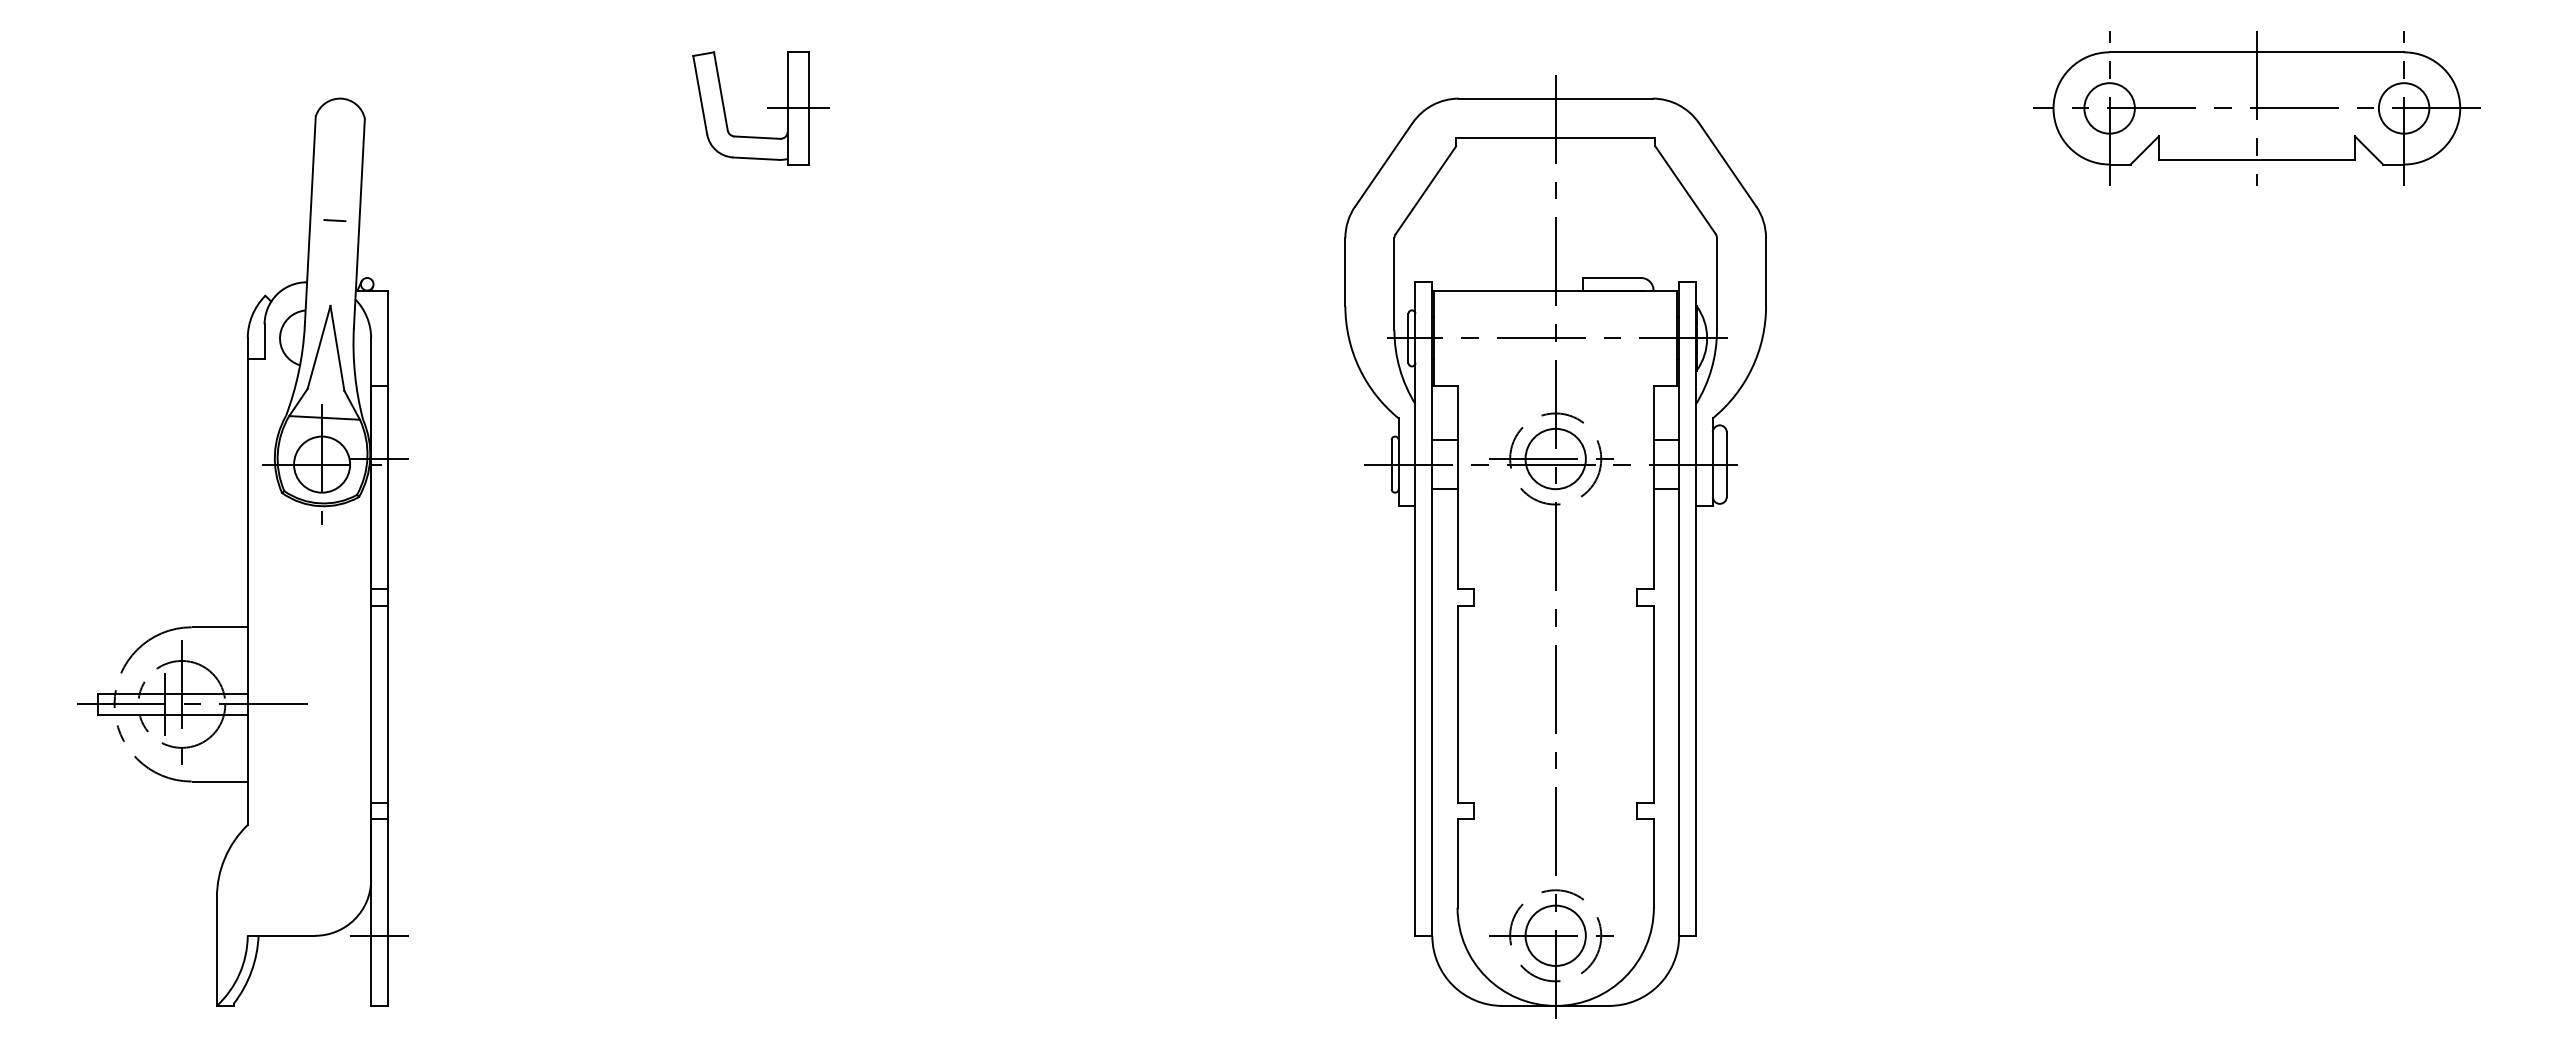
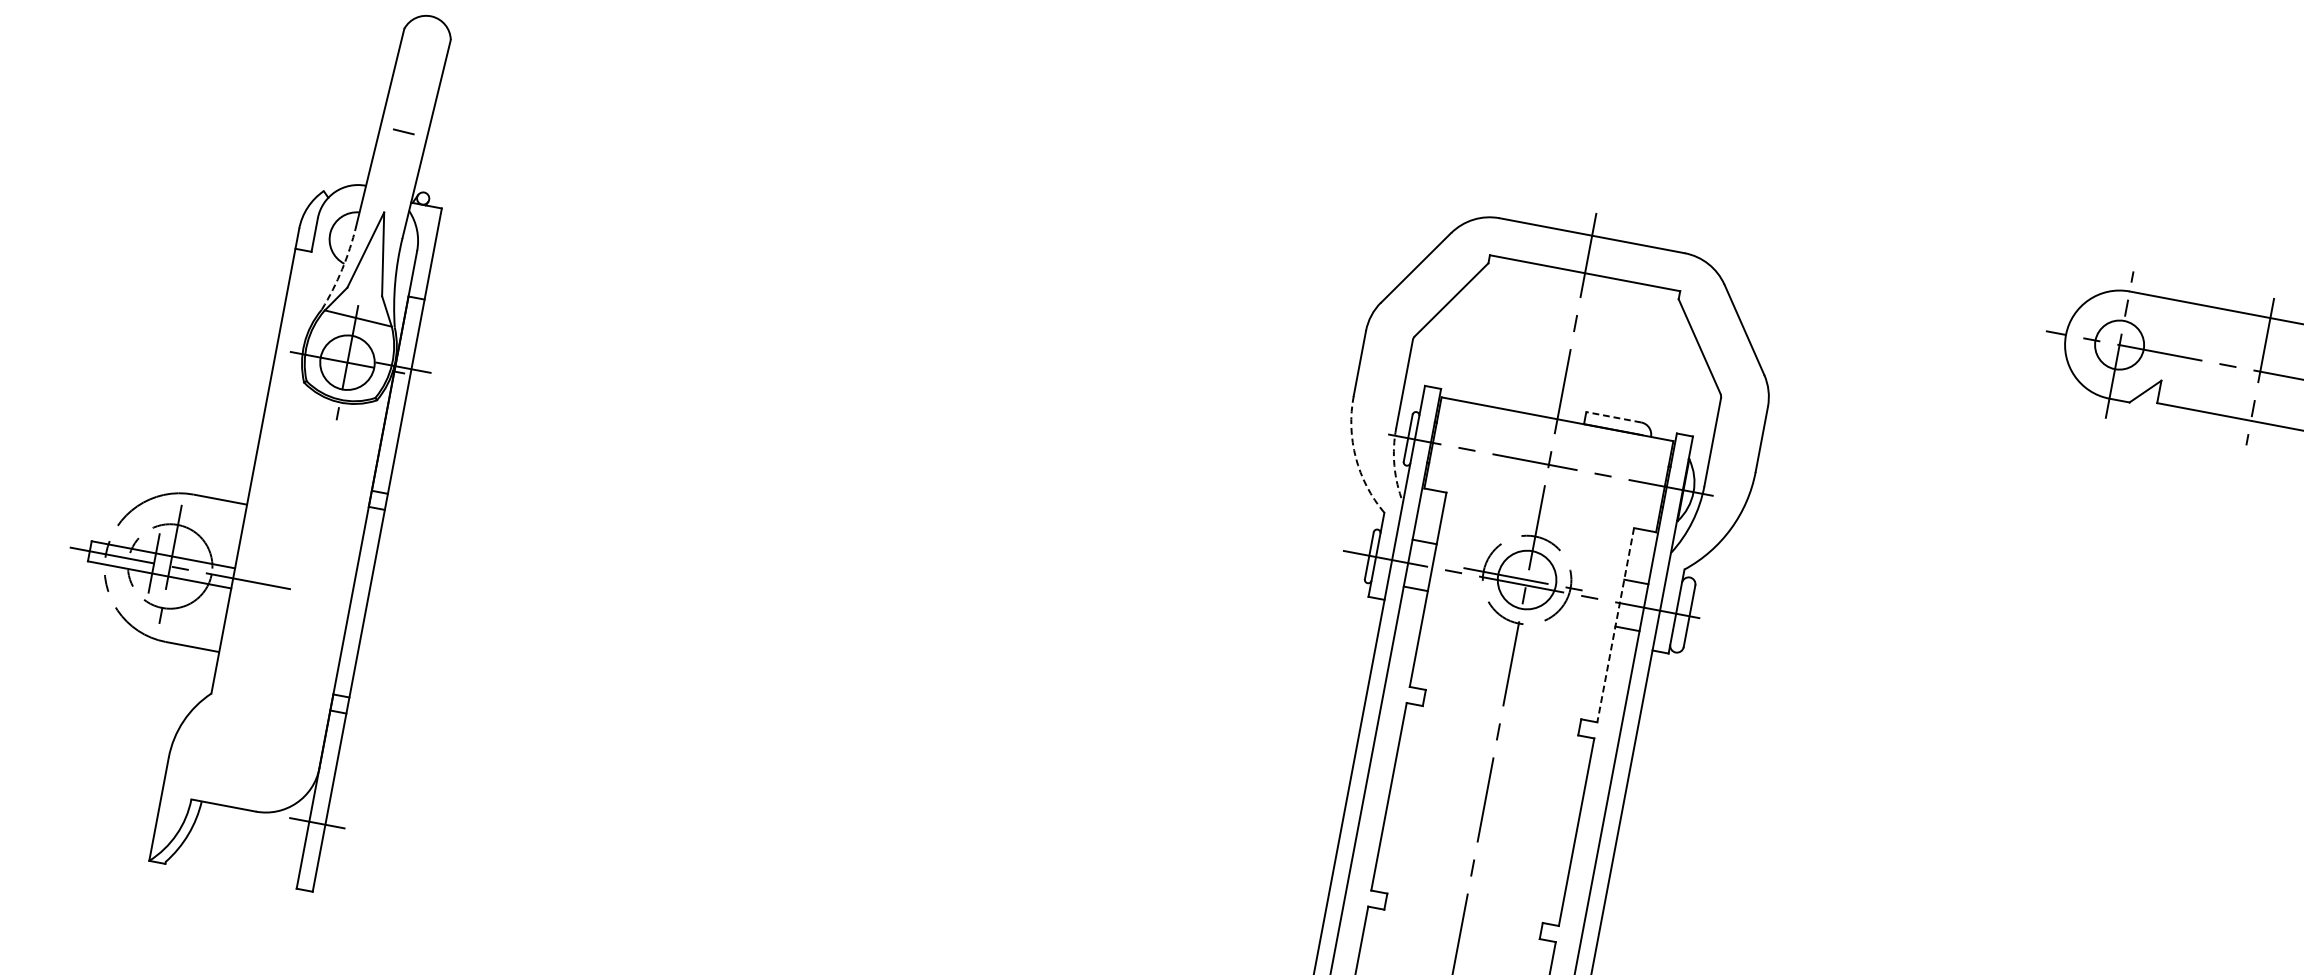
part: (767, 108) -> (837, 102), removed
line: (1612, 277) -> (1614, 416), solid -> dashed
arc: (1359, 368) -> (1355, 458), solid -> dashed
arc: (1399, 368) -> (1394, 465), solid -> dashed
arc: (298, 371) -> (341, 269), solid -> dashed
line: (1653, 487) -> (1615, 624), solid -> dashed

